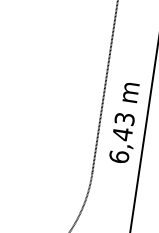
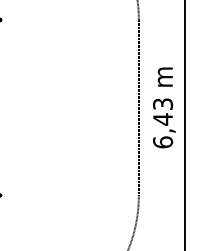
text: (125, 122) -> (164, 107), moved

